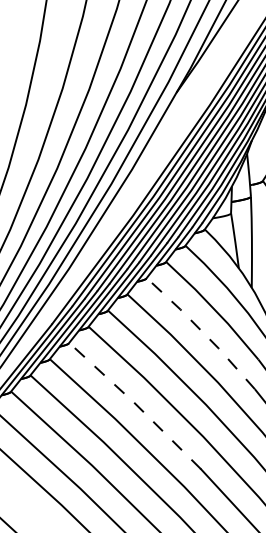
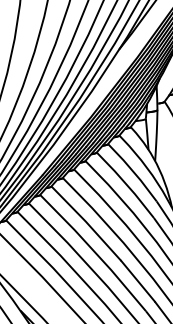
line: (202, 332) -> (126, 184), dashed -> solid
line: (137, 403) -> (87, 222), dashed -> solid

